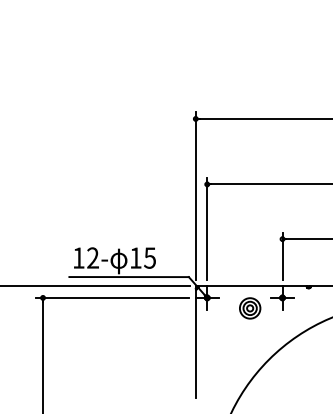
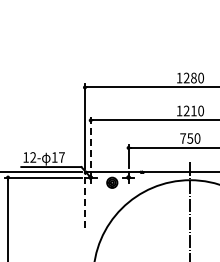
line: (206, 228) -> (90, 142), solid -> dashed
text: (149, 258) -> (61, 157), 15 -> 17
line: (194, 341) -> (84, 199), solid -> dashed

